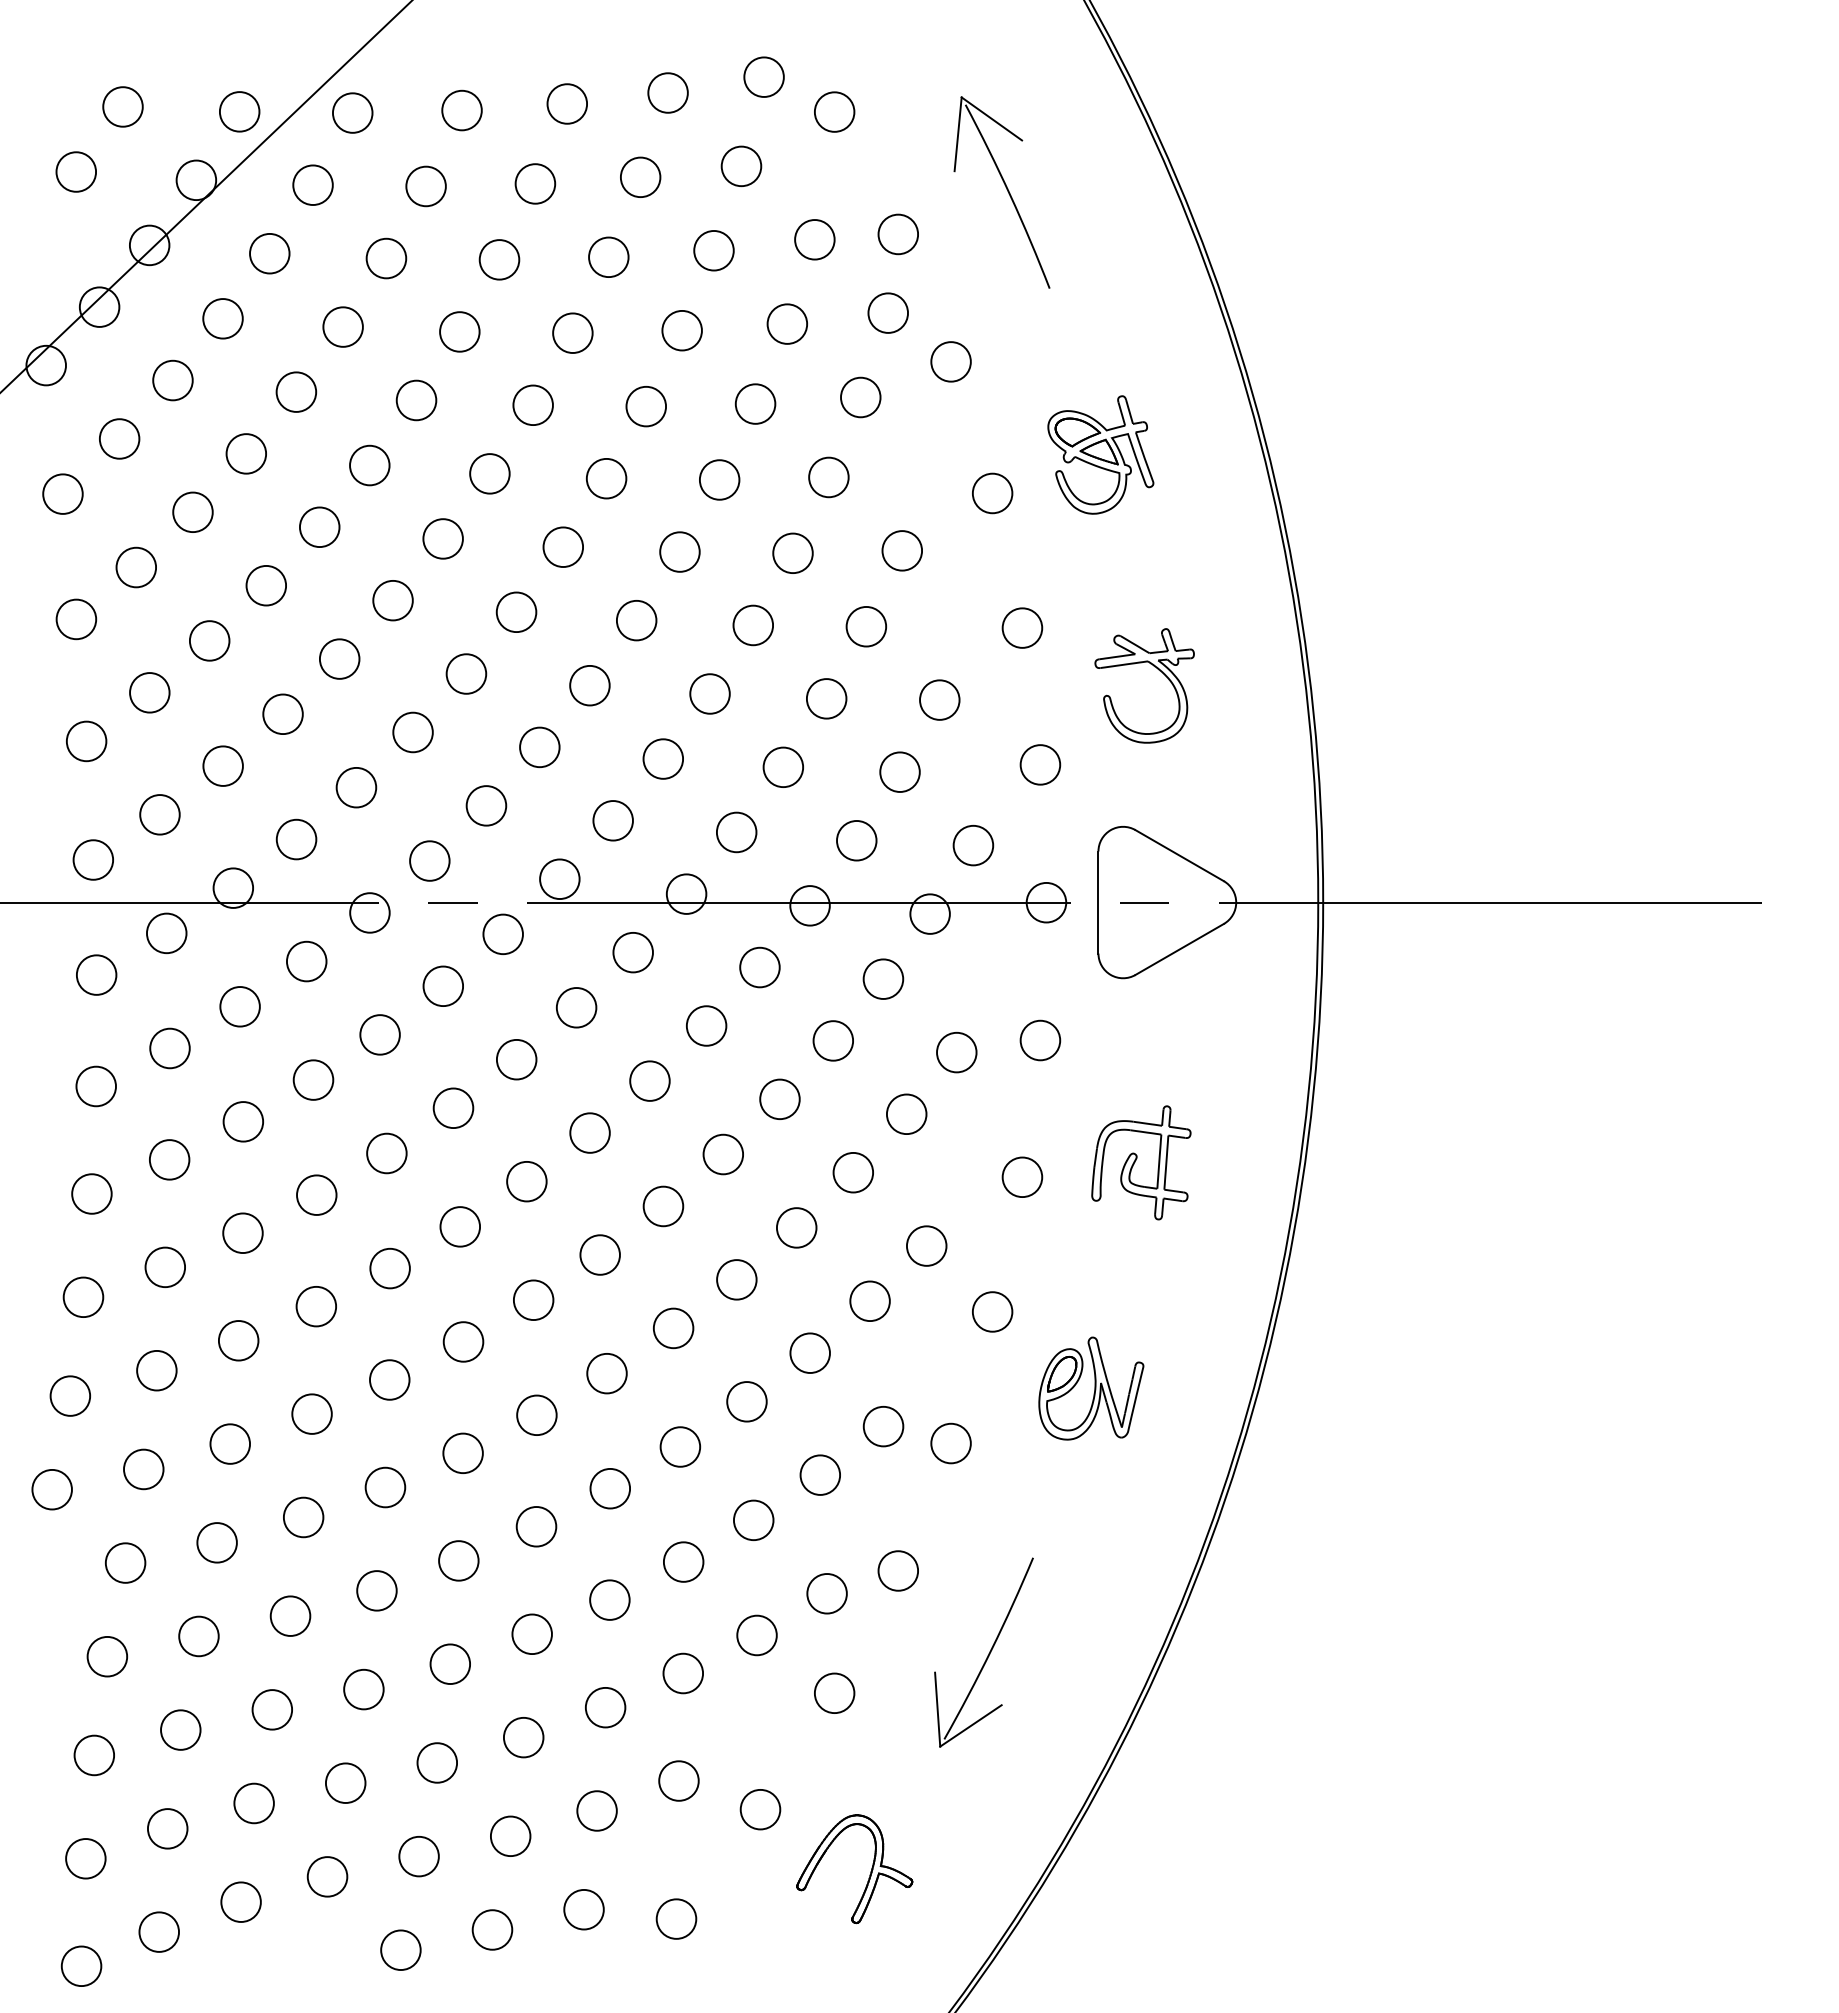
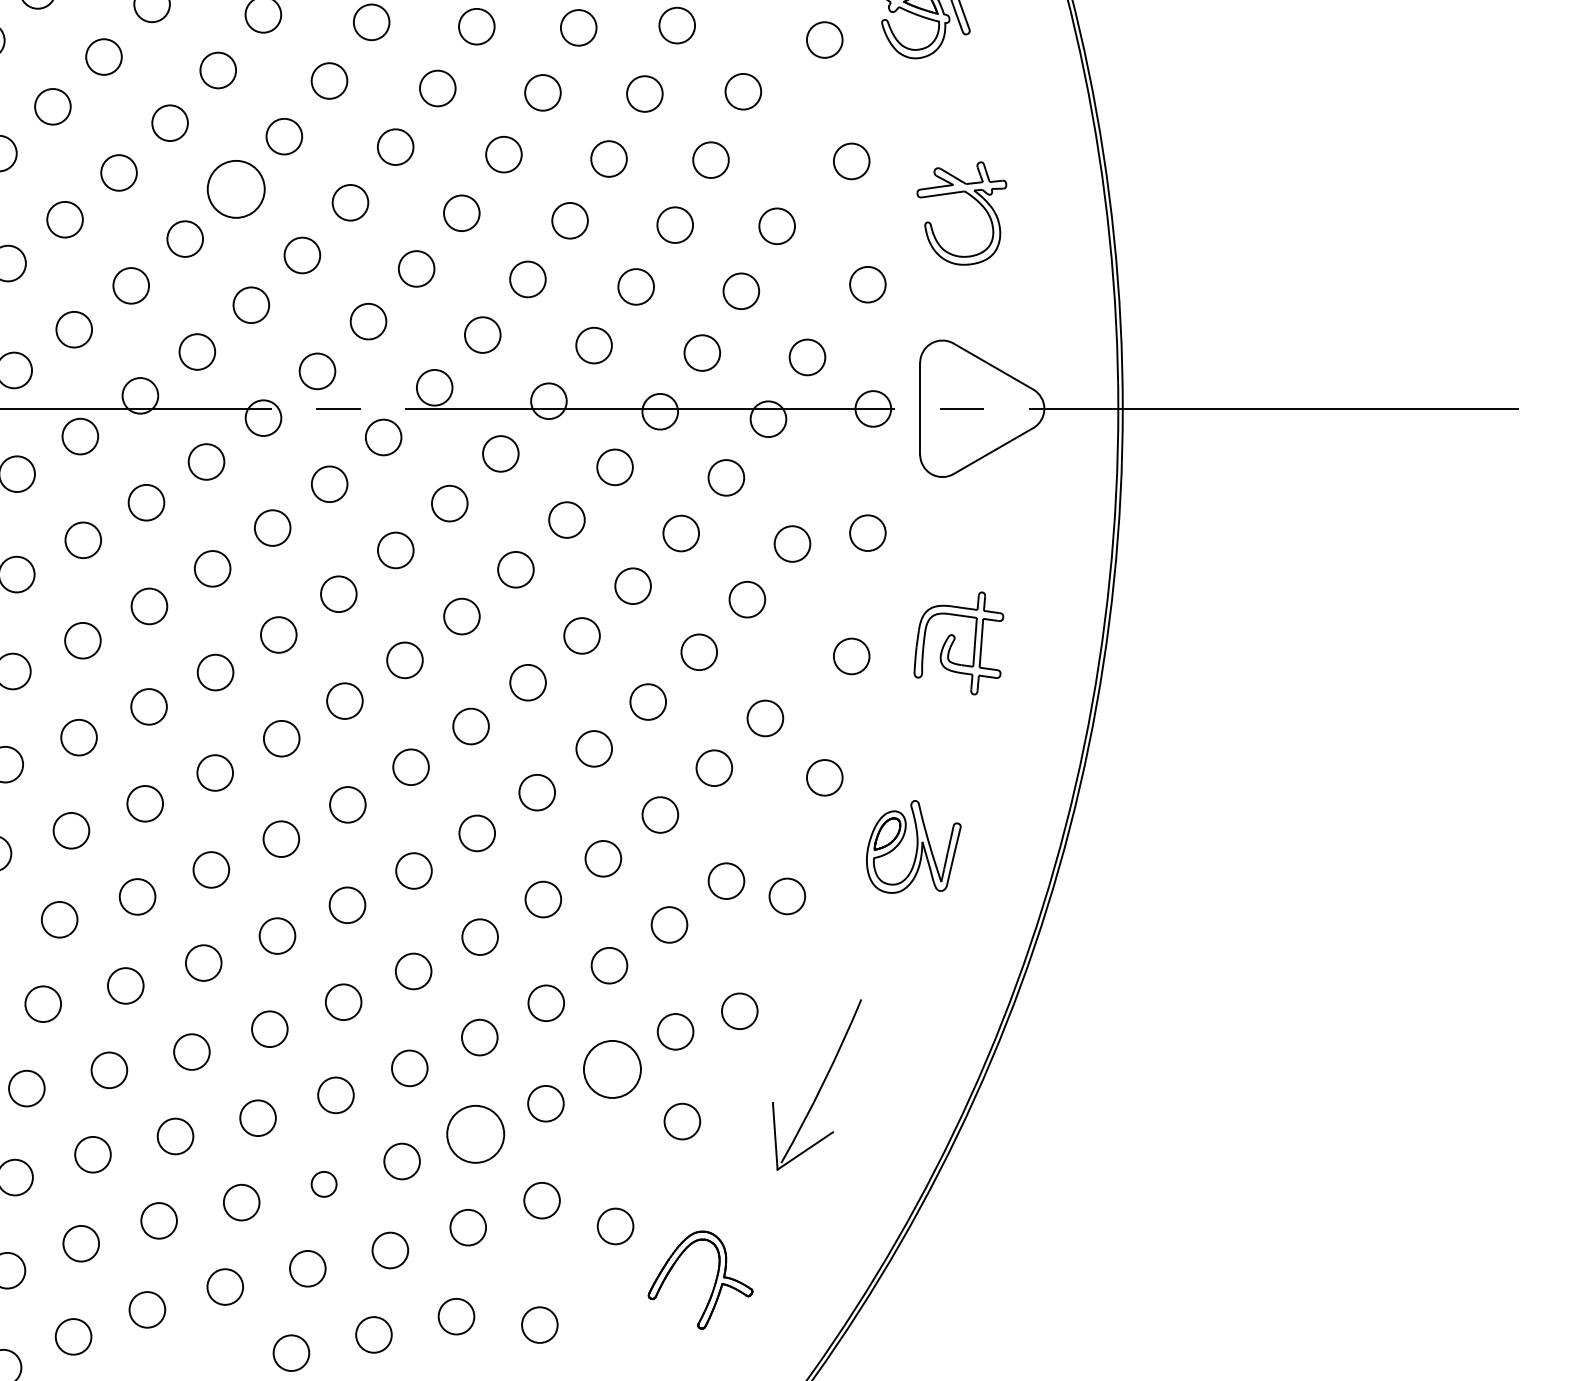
circle: (339, 658) -> (236, 188), size x1.6
circle: (756, 1635) -> (611, 1069), size x1.6
circle: (605, 1707) -> (475, 1134), size x1.6
circle: (436, 1762) -> (323, 1183), size x0.7

